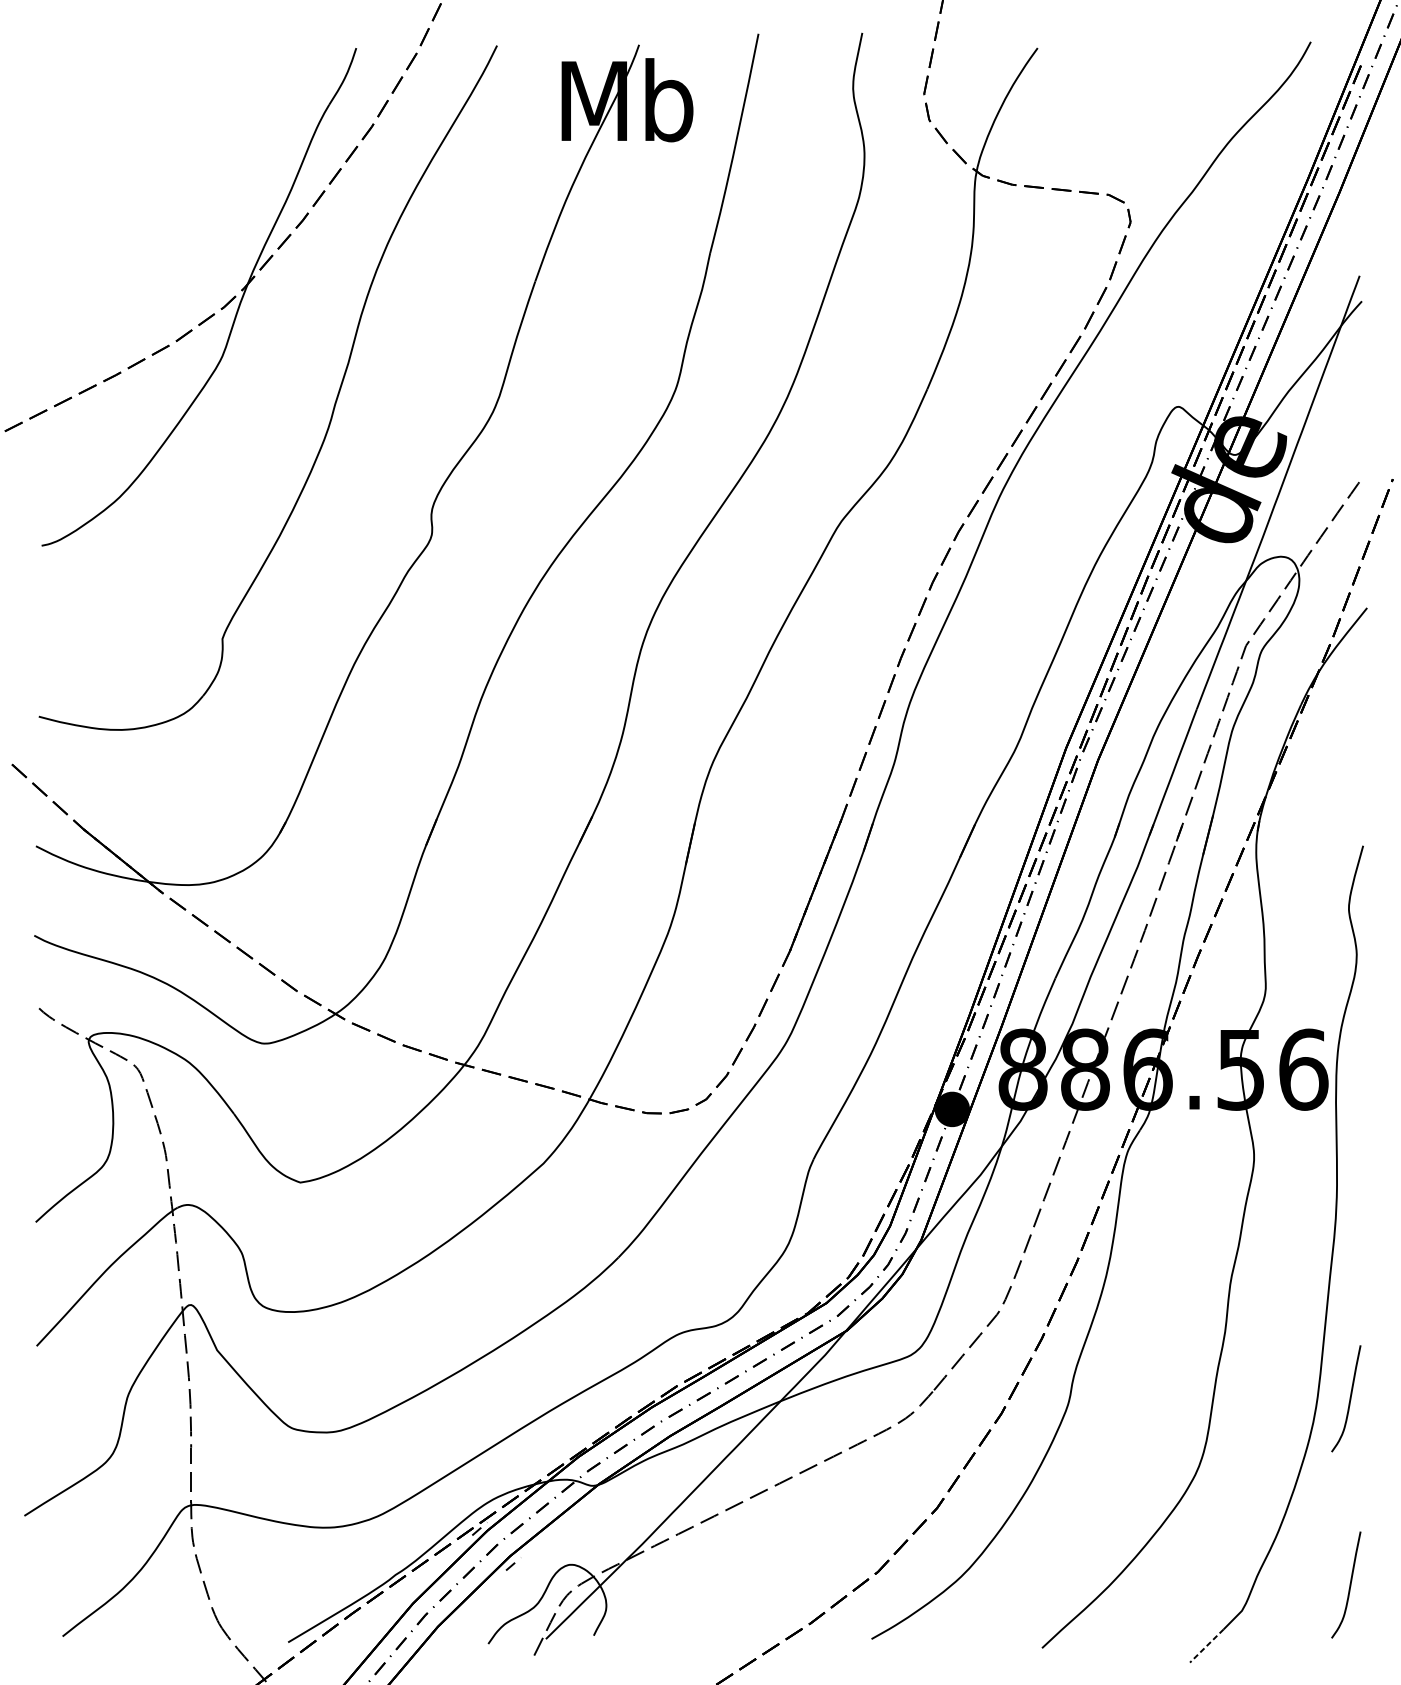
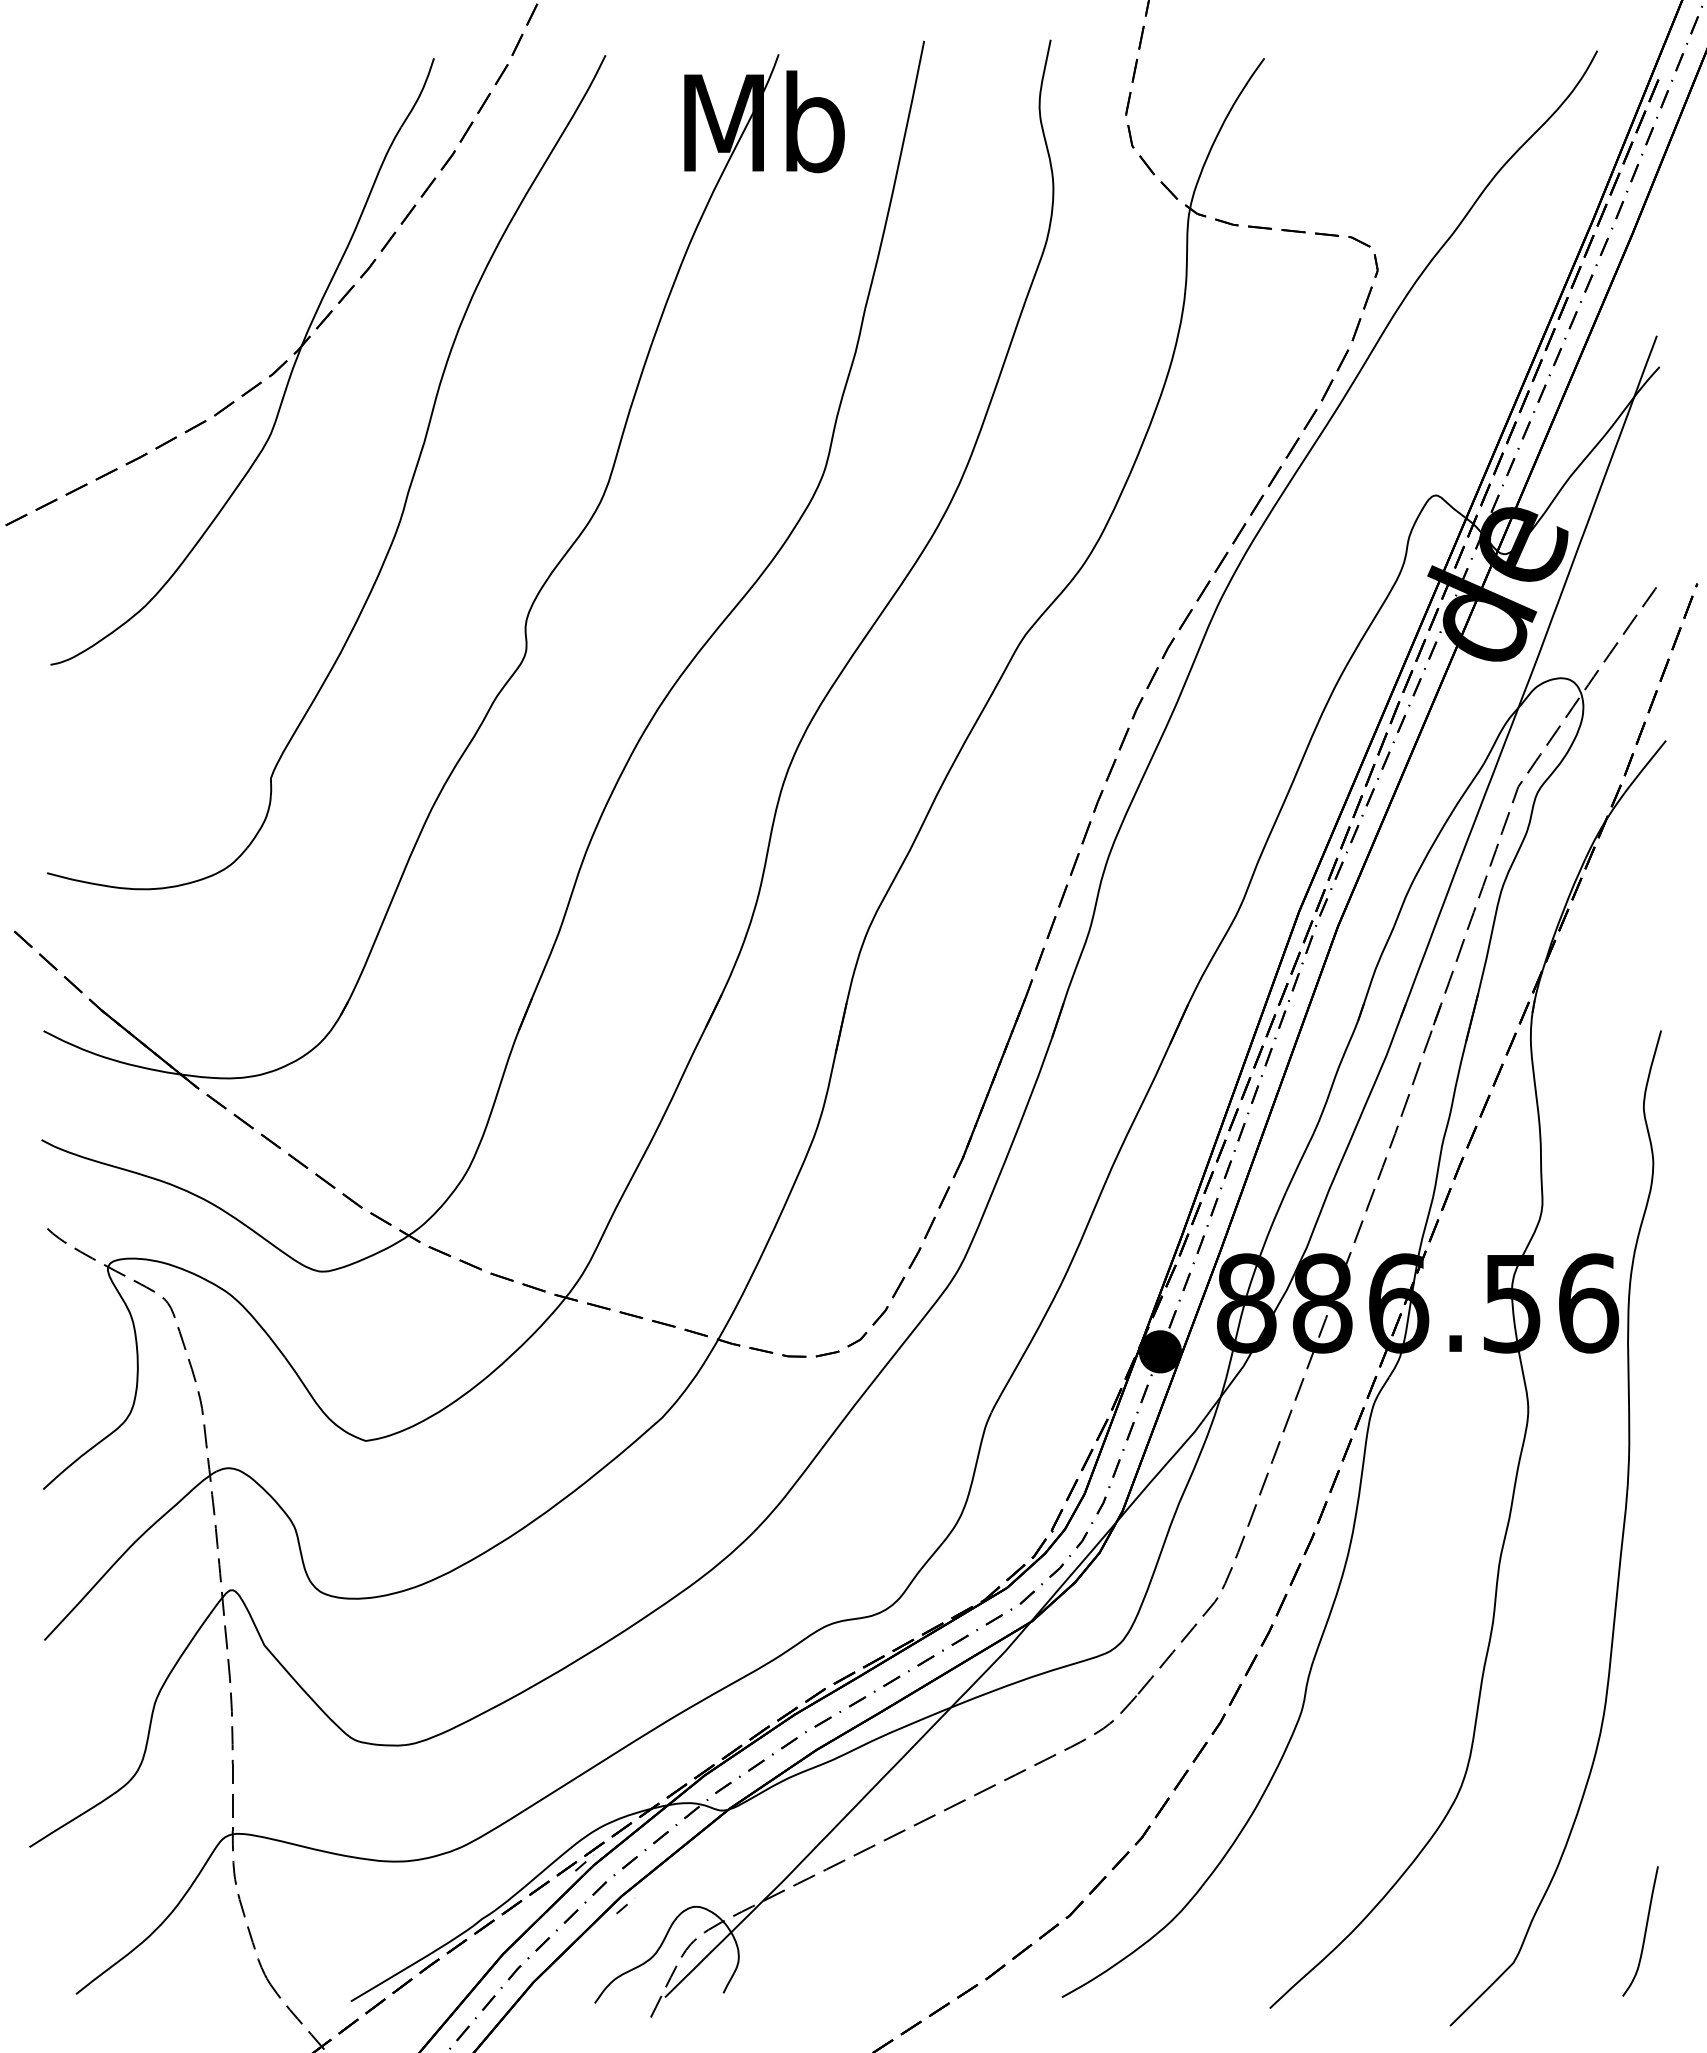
curve: (1349, 1398) -> (1644, 1704), removed
line: (1206, 1645) -> (1470, 2005), dashed -> solid

